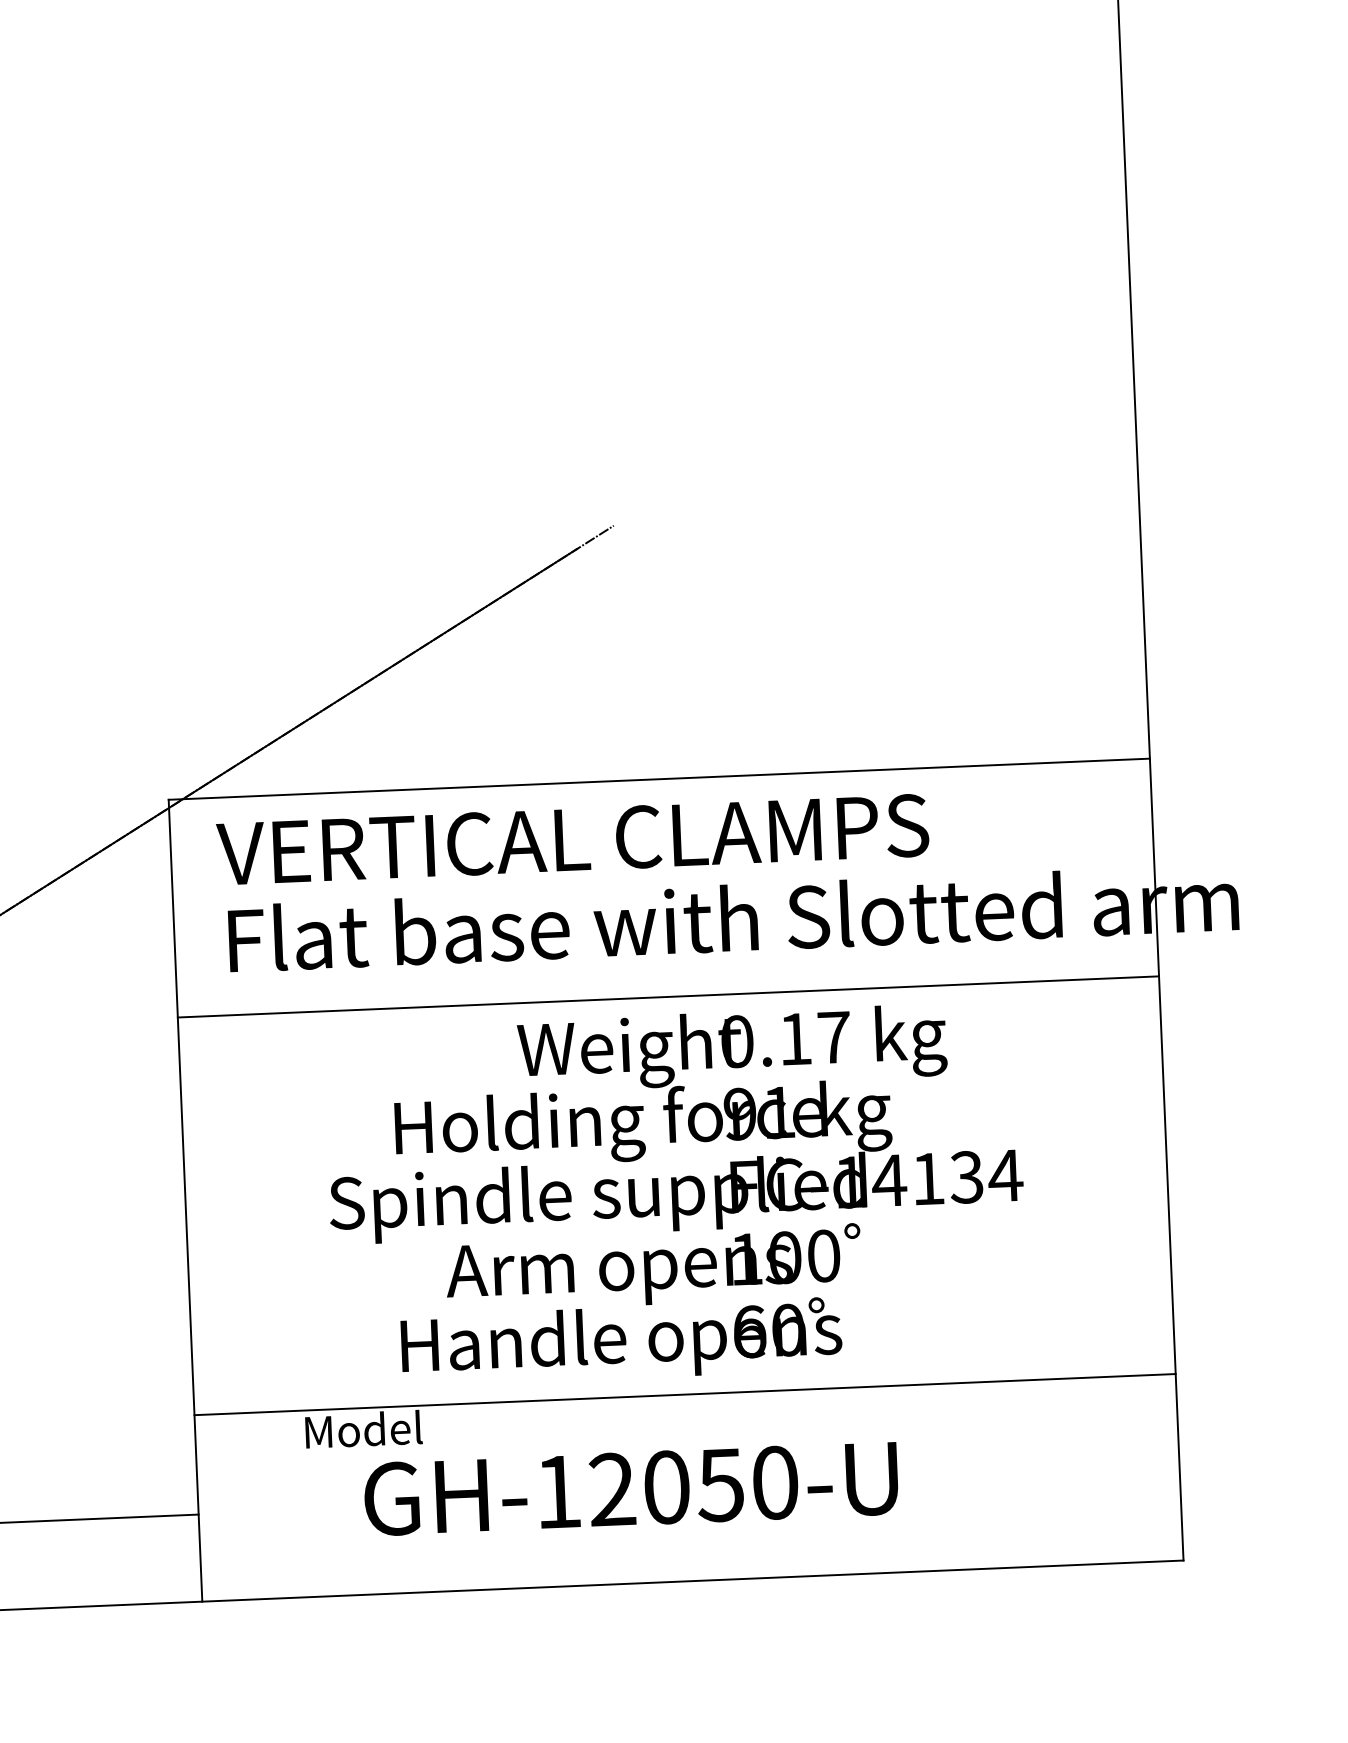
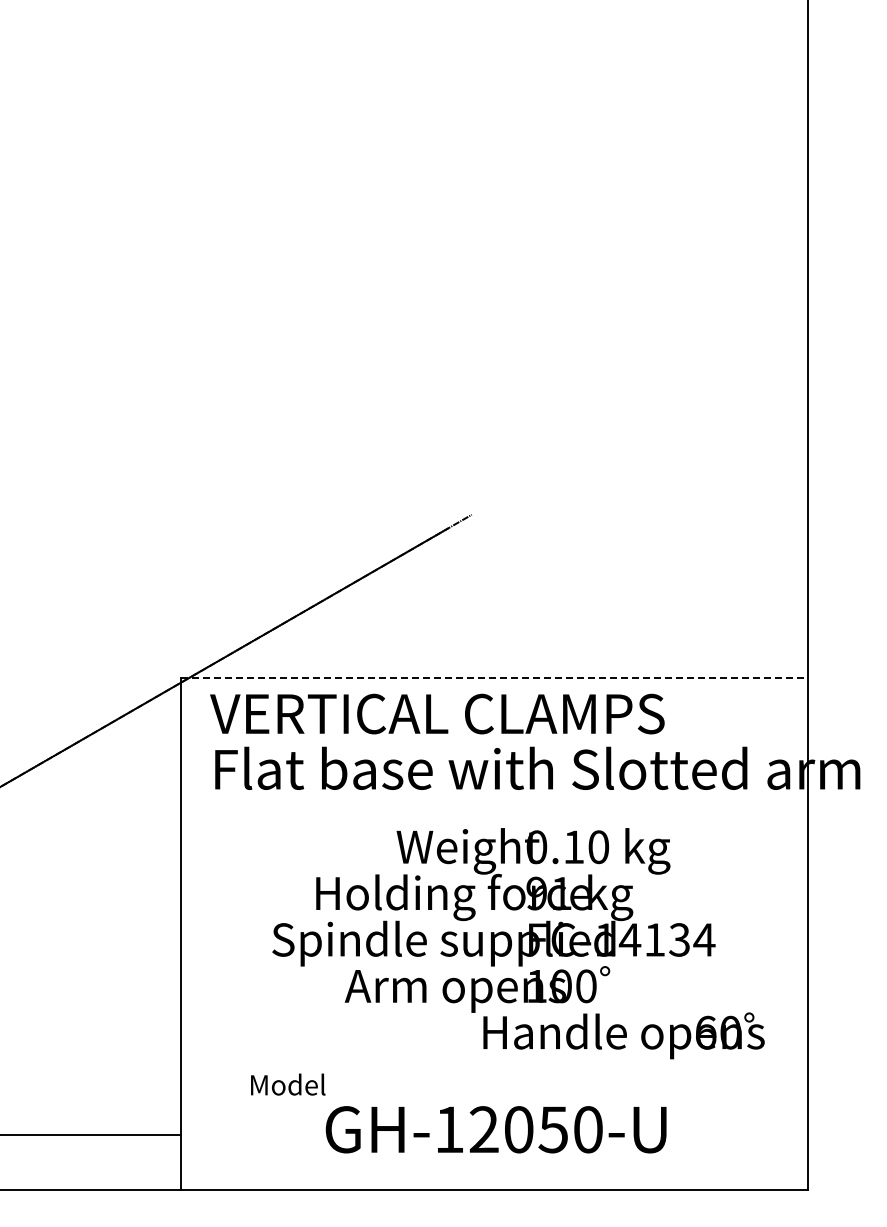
line: (659, 778) -> (494, 677), solid -> dashed
line: (667, 996) -> (493, 816), removed
text: (833, 1038) -> (598, 847), 0.17 -> 0.10
text: (620, 1341) -> (623, 1035), moved
line: (684, 1395) -> (493, 1071), removed
text: (630, 1488) -> (495, 1129), moved

